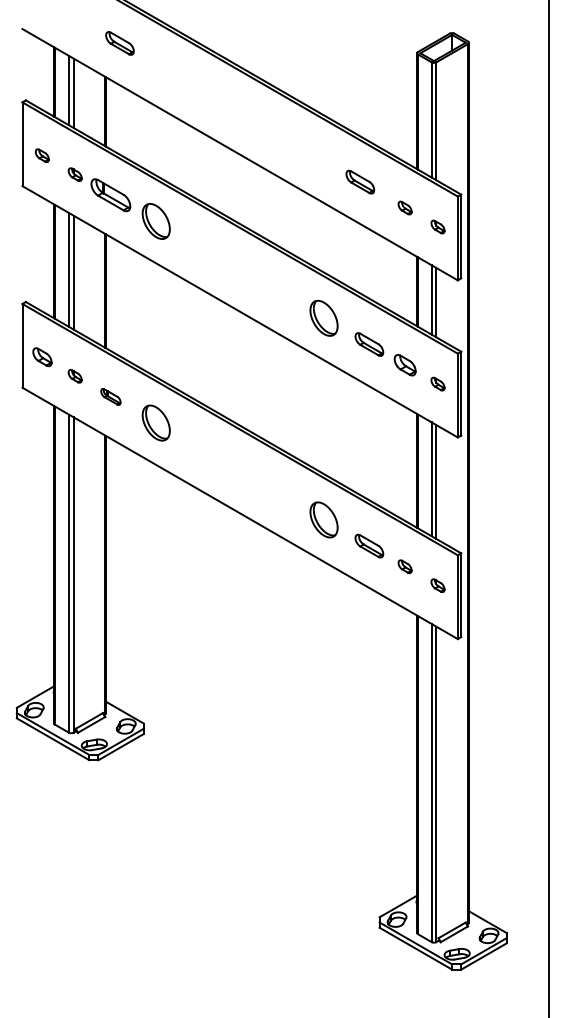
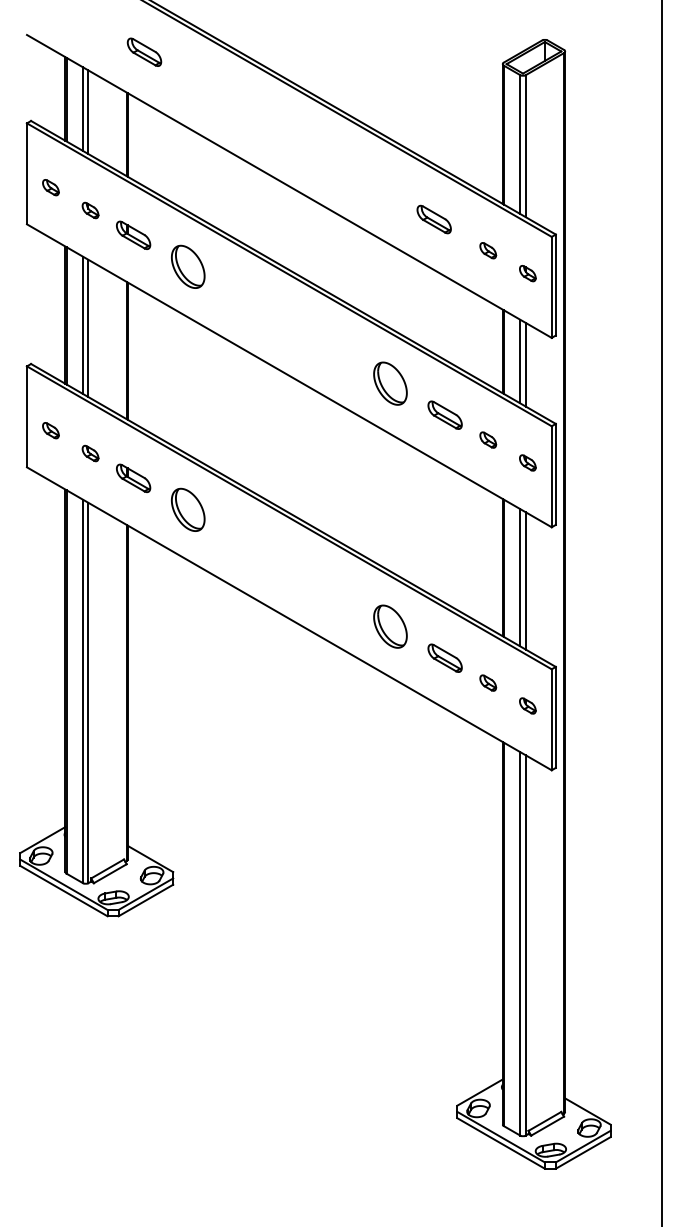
part: (110, 195) -> (133, 235), size x0.71
part: (41, 357) -> (49, 430), size x0.71
part: (404, 364) -> (487, 439), size x0.62
part: (110, 396) -> (133, 477), size x1.43

